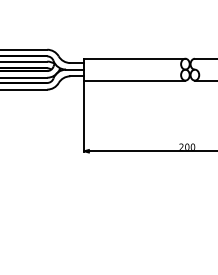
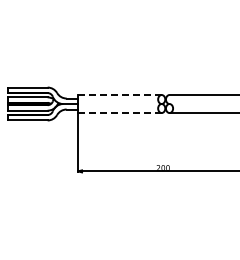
line: (134, 59) -> (119, 95), solid -> dashed
line: (134, 81) -> (119, 113), solid -> dashed

